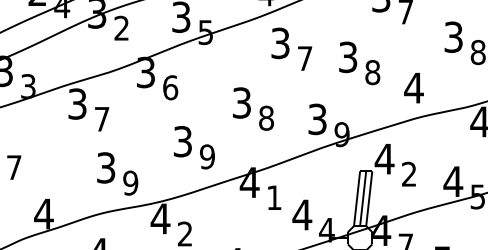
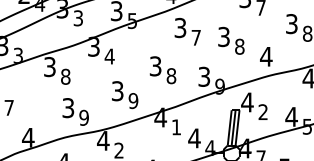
text: (120, 28) -> (77, 18), 2 -> 3
text: (170, 87) -> (109, 56), 6 -> 4
text: (101, 118) -> (65, 76), 7 -> 8

